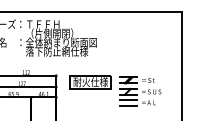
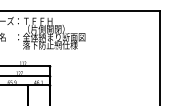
part: (115, 90) -> (101, 79), removed

